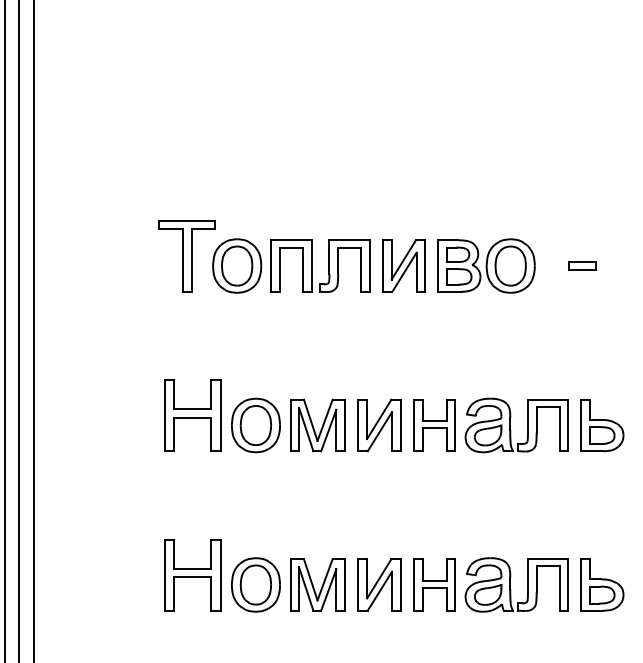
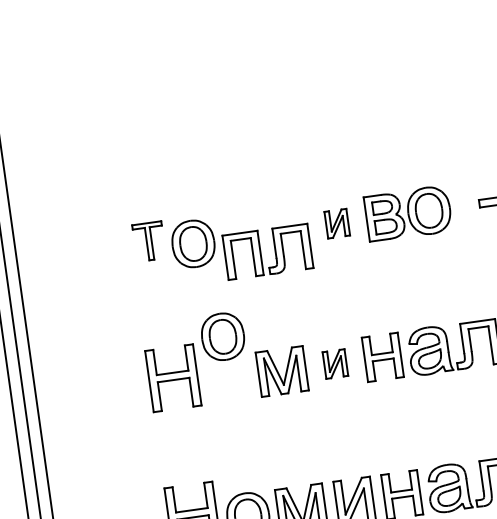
part: (186, 256) -> (148, 241), size x0.6
part: (312, 265) -> (260, 252), moved
part: (403, 265) -> (336, 223), size x0.6
part: (255, 425) -> (222, 336), moved
part: (379, 425) -> (335, 364), size x0.6

